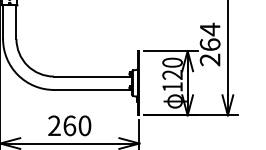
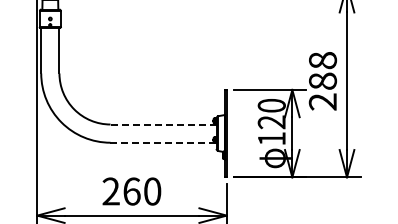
text: (209, 36) -> (322, 70), 264 -> 288
line: (92, 76) -> (163, 124), solid -> dashed
line: (92, 89) -> (163, 142), solid -> dashed

